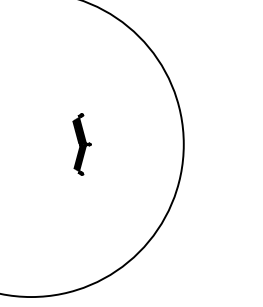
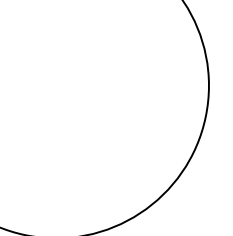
part: (81, 144) -> (105, 96), removed

